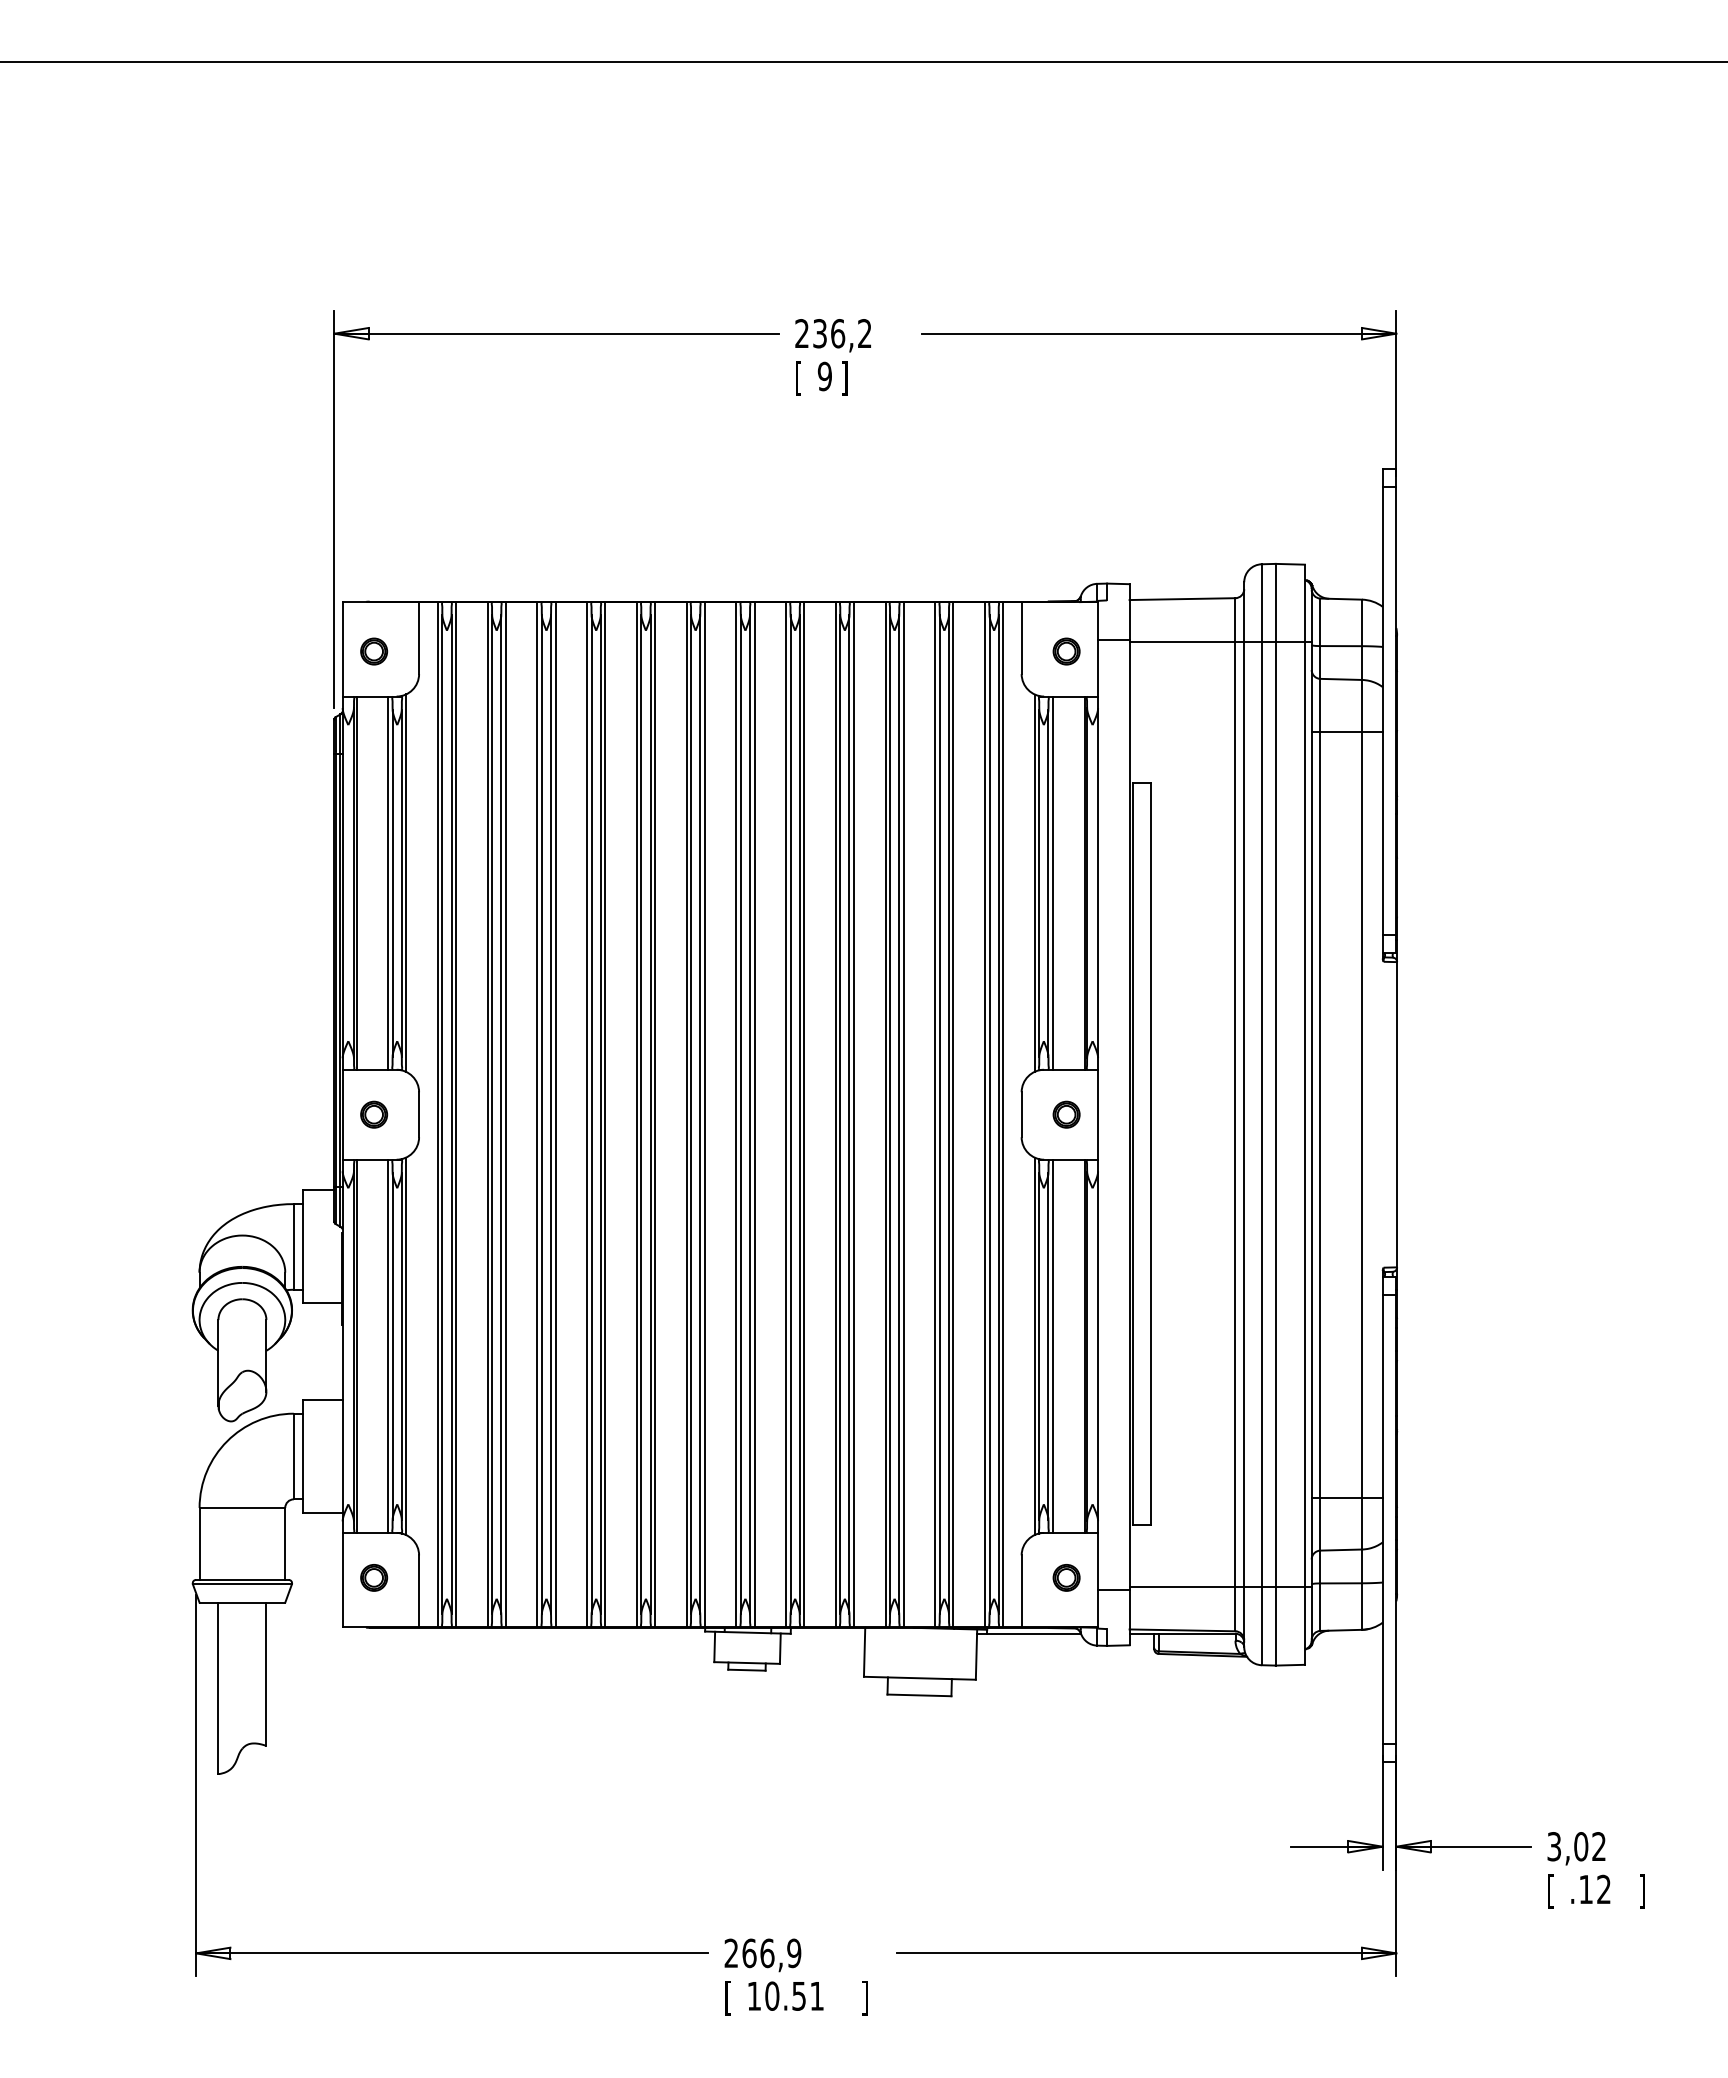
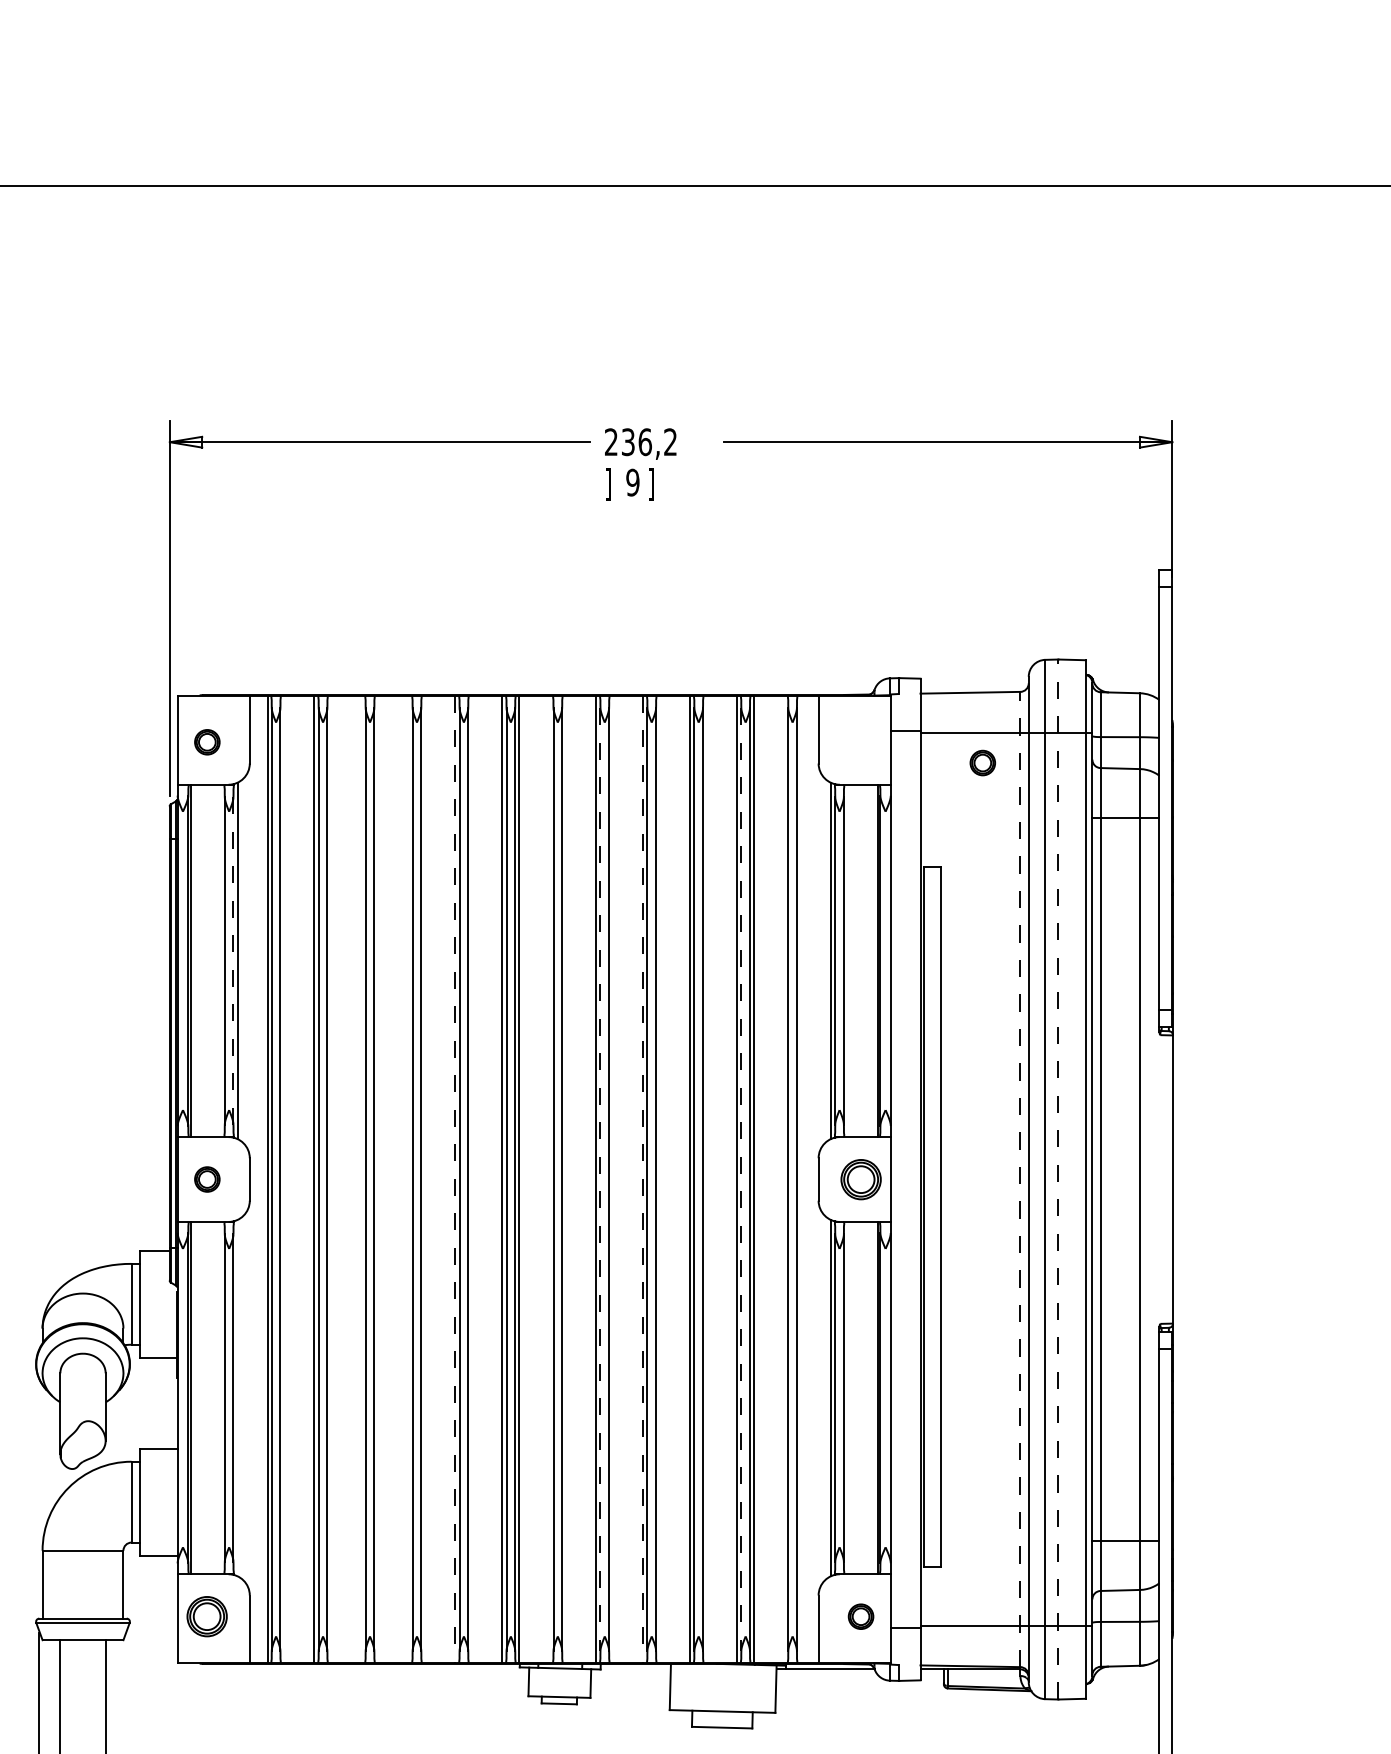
text: (798, 378) -> (607, 484), [ -> ]
part: (1066, 651) -> (982, 762), moved
line: (388, 882) -> (220, 960), removed
line: (1052, 882) -> (847, 960), removed
line: (401, 883) -> (233, 961), solid -> dashed
line: (456, 1114) -> (285, 1179), removed
line: (505, 1114) -> (331, 1179), removed
line: (537, 1114) -> (361, 1179), removed
line: (555, 1114) -> (378, 1179), removed
line: (587, 1114) -> (408, 1179), removed
line: (605, 1114) -> (425, 1179), removed
line: (636, 1114) -> (455, 1179), solid -> dashed
line: (655, 1114) -> (472, 1179), removed
line: (736, 1114) -> (549, 1179), removed
line: (754, 1114) -> (566, 1179), removed
line: (804, 1114) -> (613, 1179), removed
line: (835, 1114) -> (642, 1179), solid -> dashed
line: (853, 1114) -> (659, 1179), removed
line: (903, 1114) -> (707, 1179), removed
line: (985, 1114) -> (784, 1179), removed
line: (1003, 1114) -> (801, 1179), removed
part: (1066, 1114) -> (860, 1179), size x1.6
line: (1235, 1114) -> (1020, 1179), solid -> dashed
line: (1275, 1114) -> (1058, 1179), solid -> dashed
line: (790, 1115) -> (600, 1180), solid -> dashed
line: (939, 1115) -> (741, 1180), solid -> dashed
line: (388, 1345) -> (220, 1397), removed
line: (1052, 1345) -> (847, 1397), removed
line: (406, 1346) -> (237, 1398), removed
part: (374, 1577) -> (207, 1616), size x1.6

